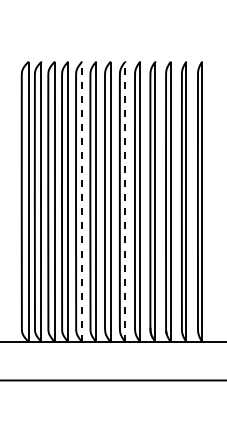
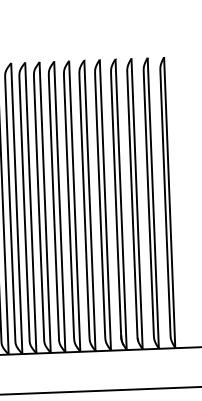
line: (82, 201) -> (45, 207), dashed -> solid
line: (125, 201) -> (90, 205), dashed -> solid

